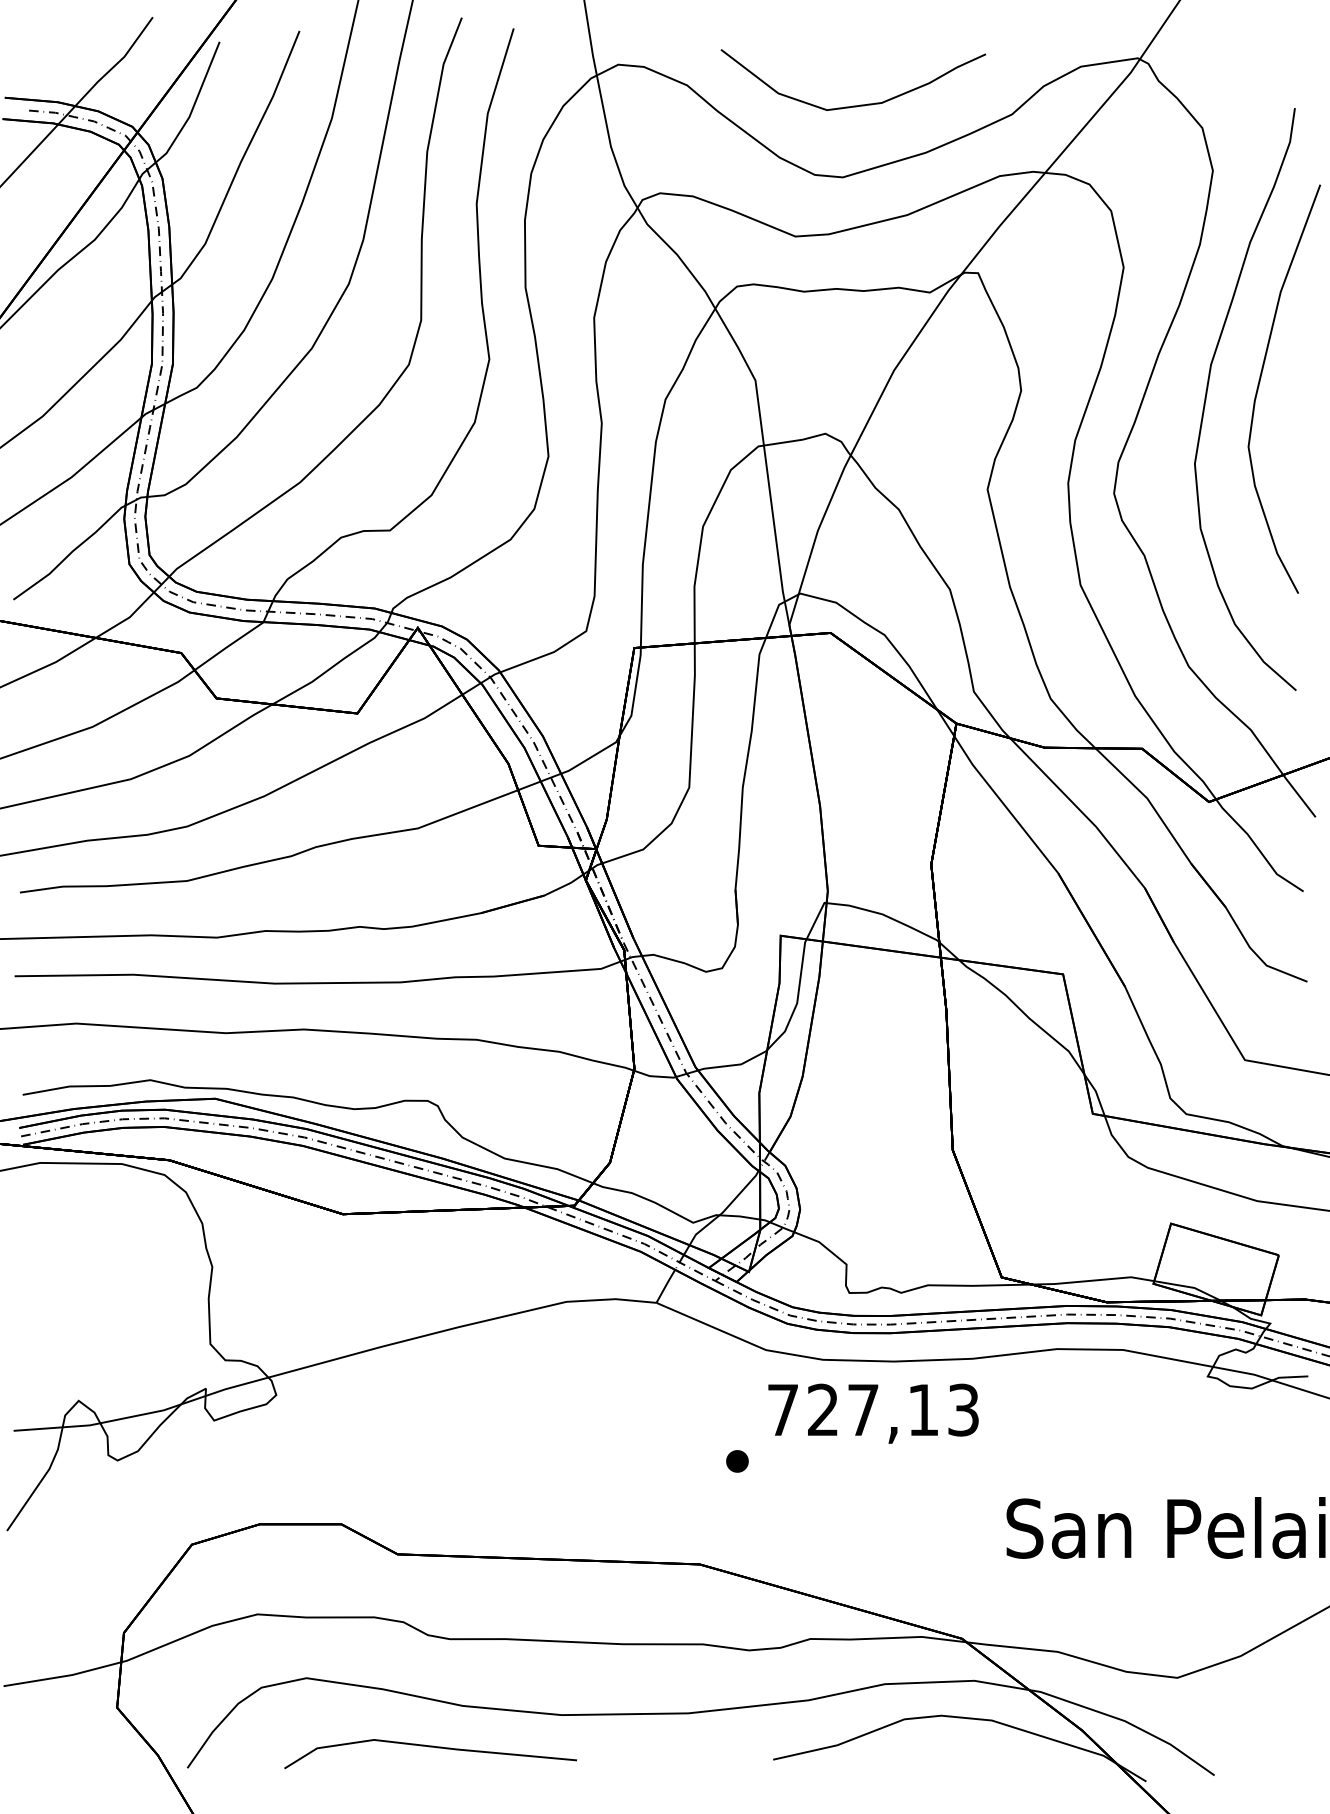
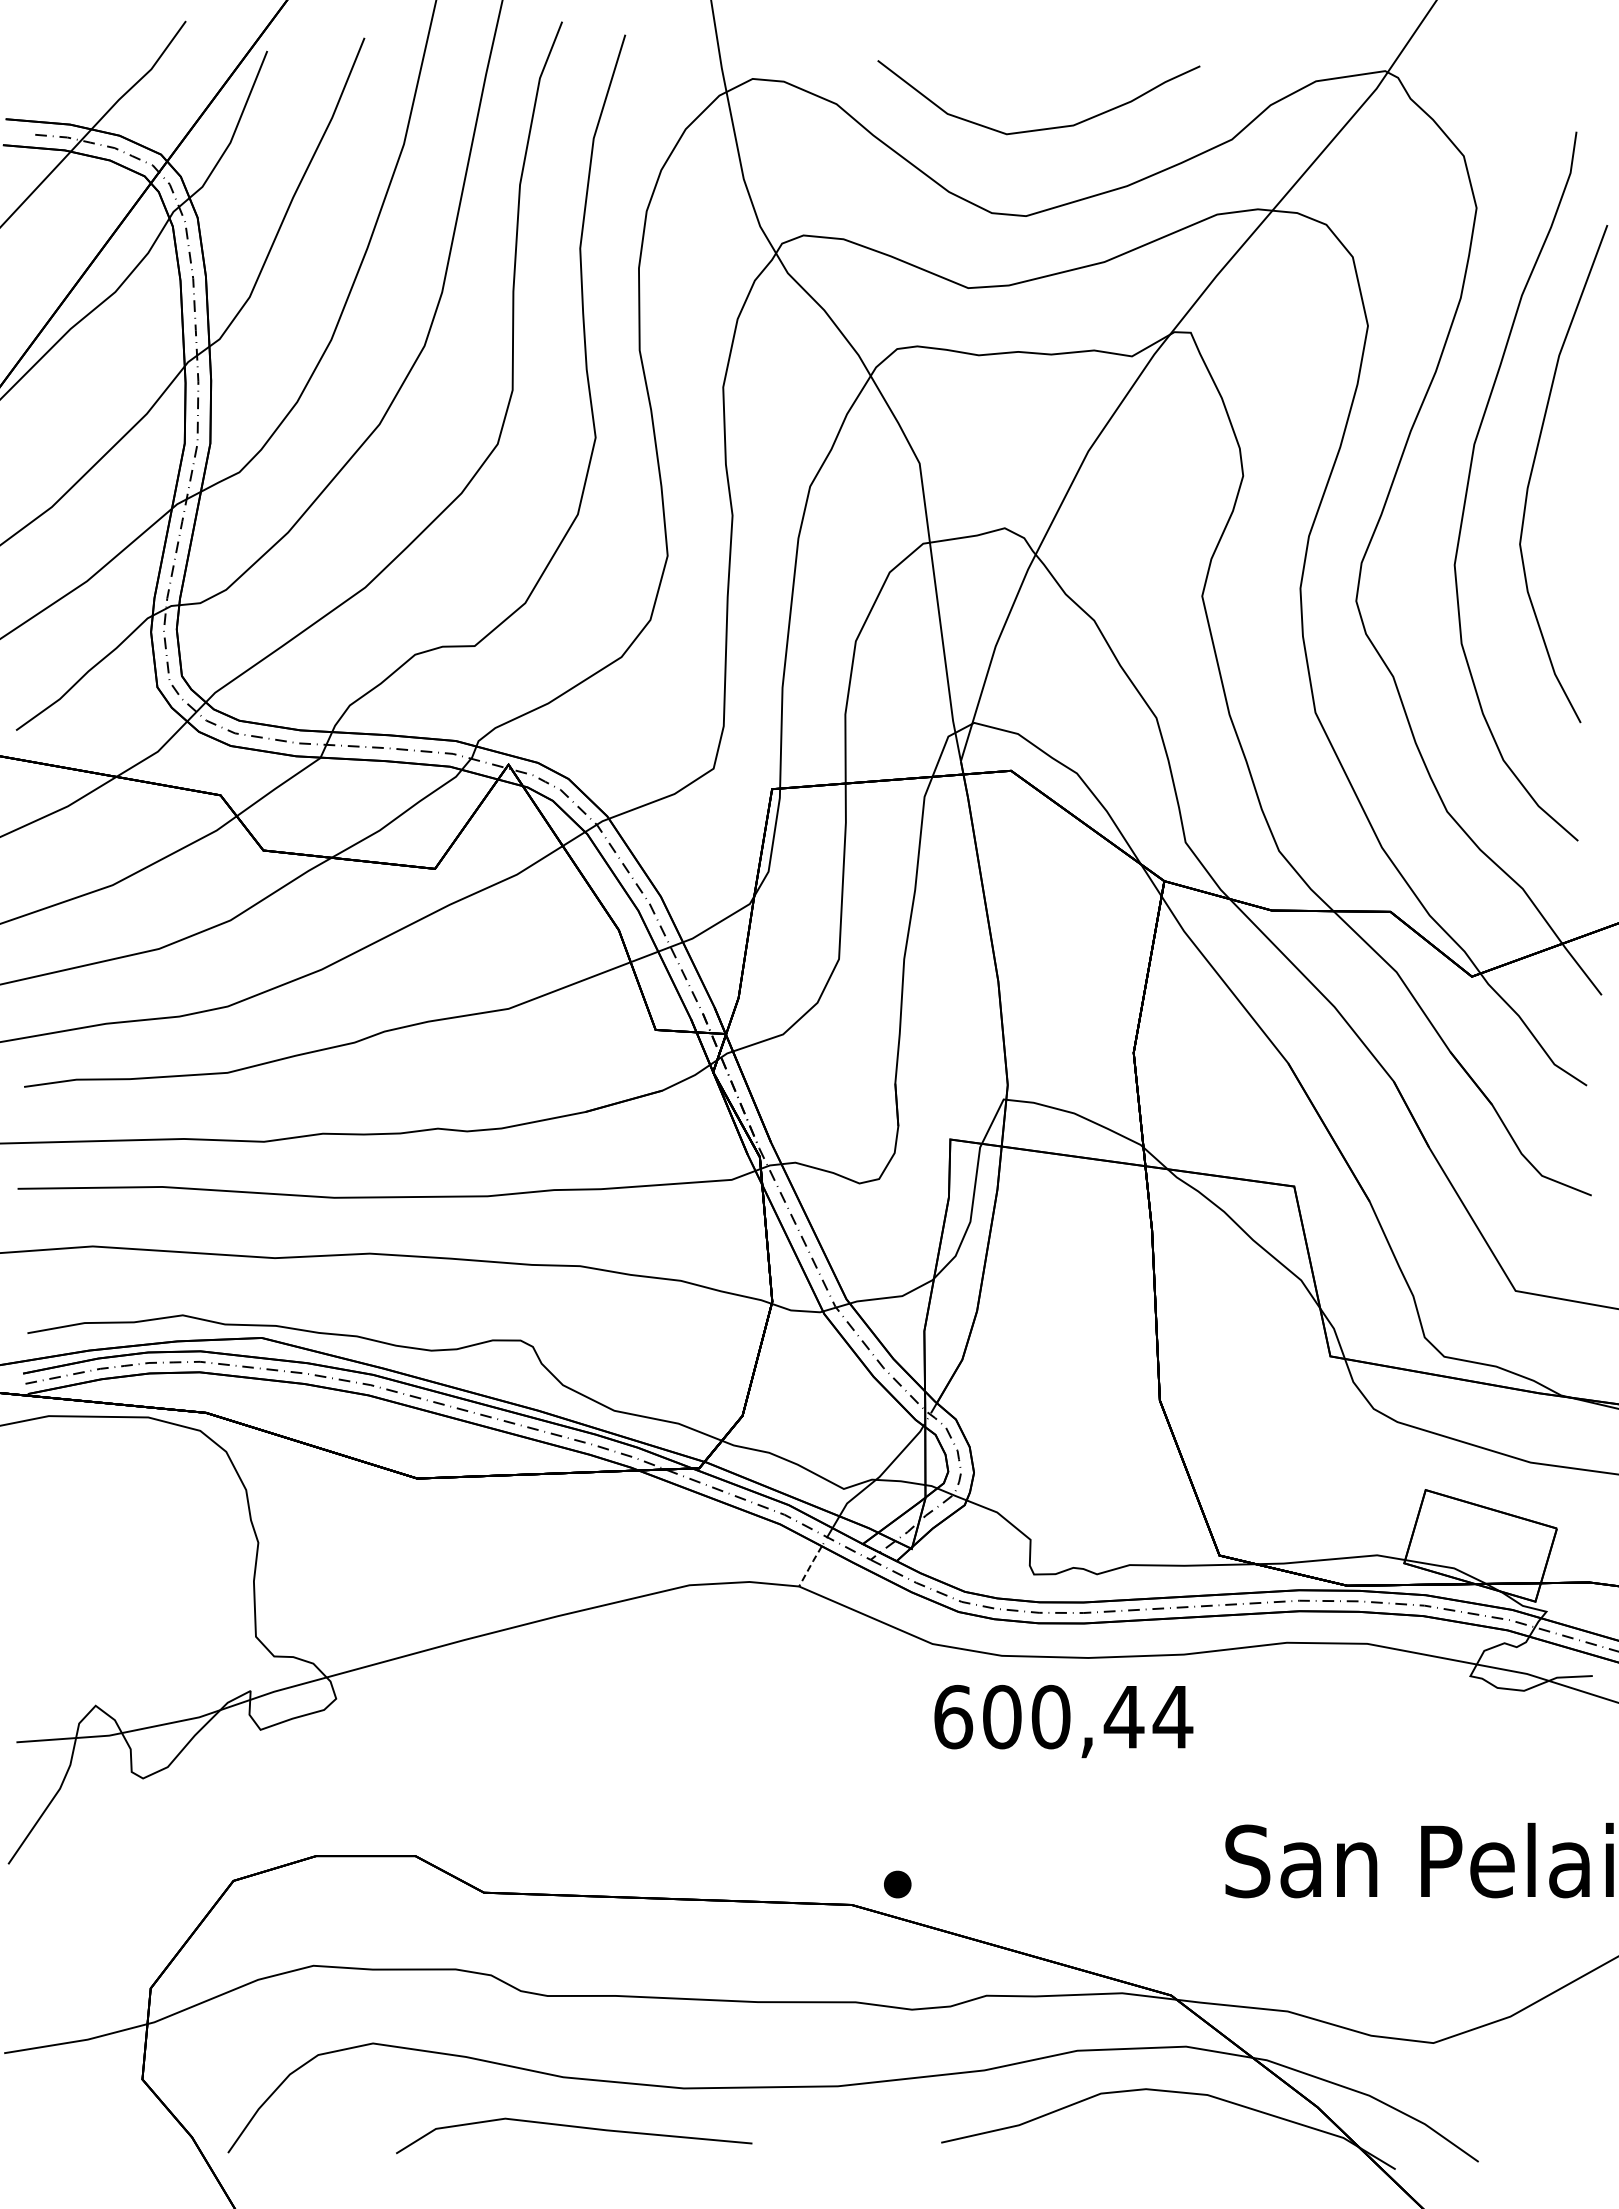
line: (665, 1286) -> (810, 1566), solid -> dashed
text: (873, 1409) -> (1063, 1716), 727,13 -> 600,44
part: (737, 1461) -> (897, 1884), moved
line: (430, 1747) -> (574, 2127), moved

